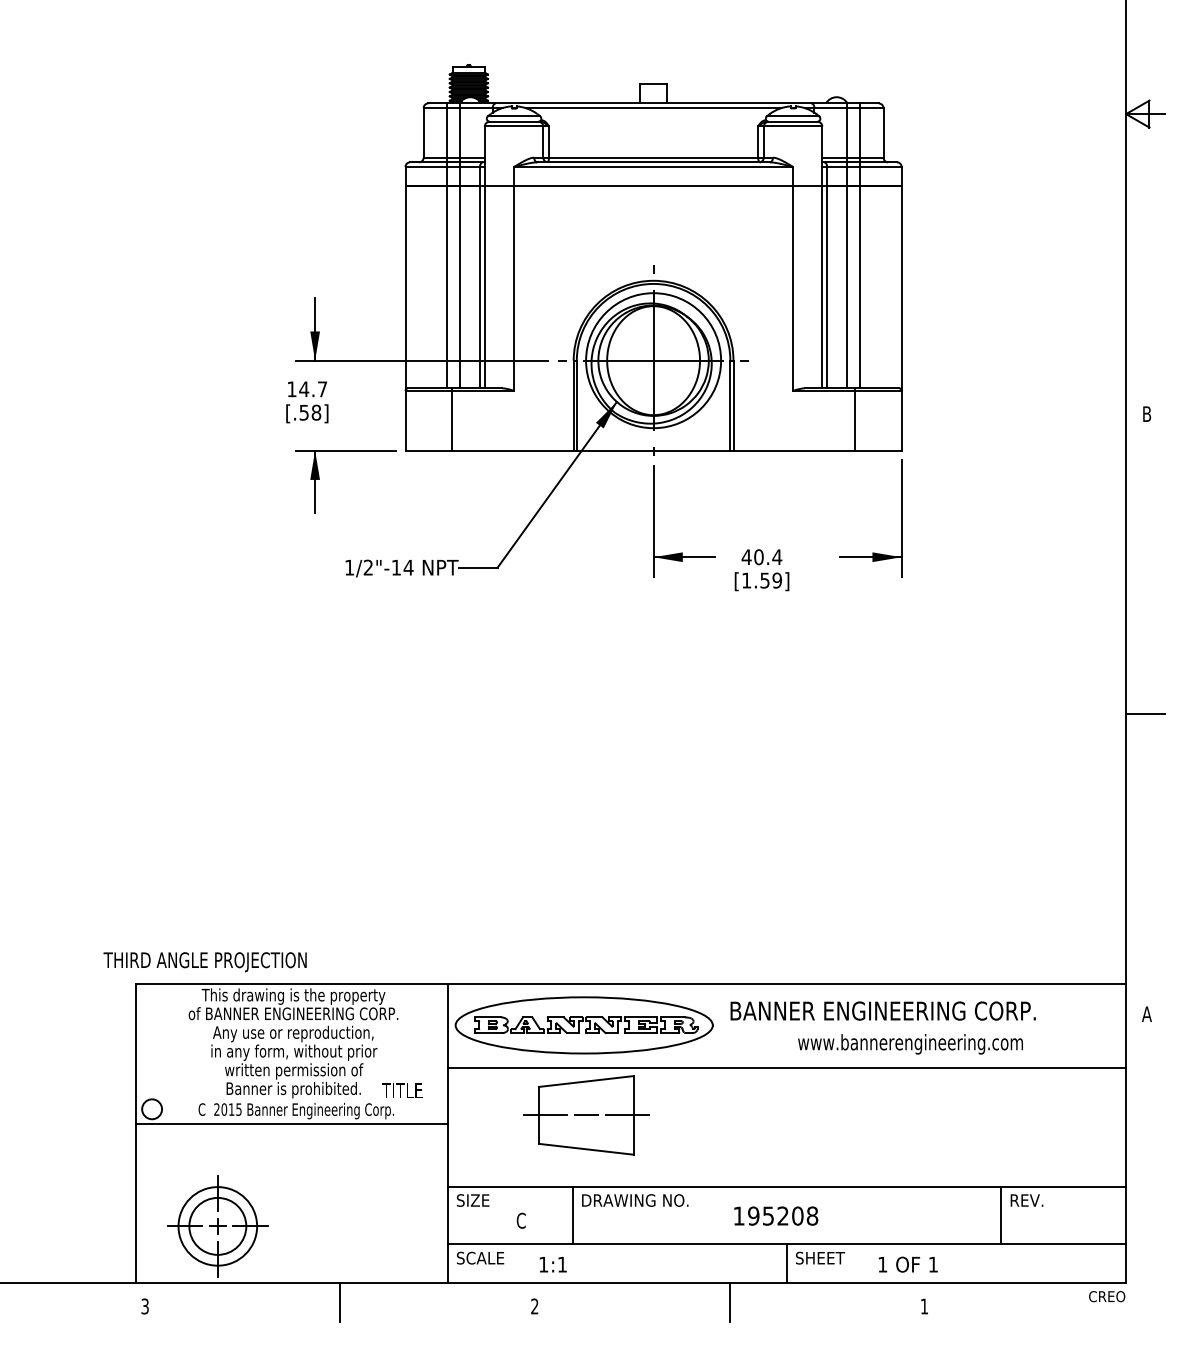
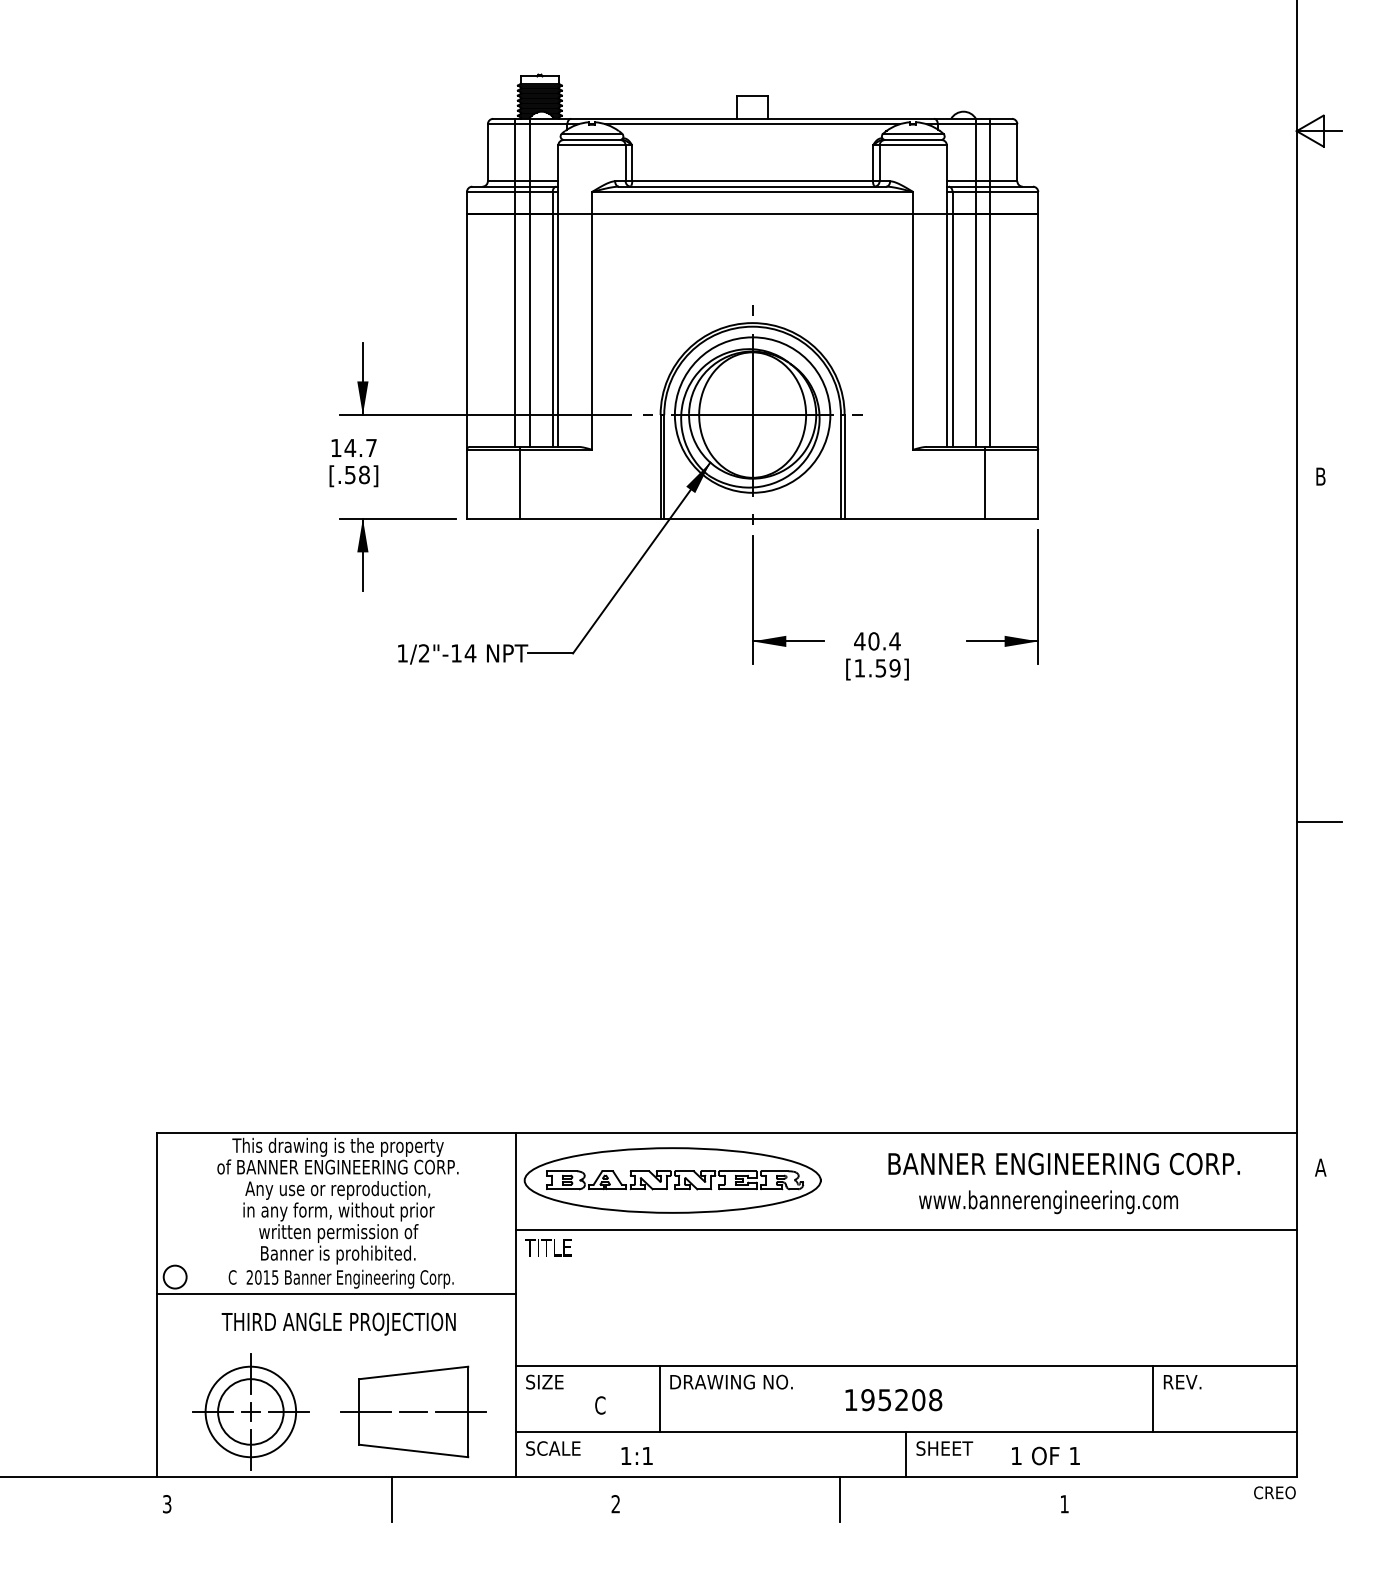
text: (204, 962) -> (337, 1324), moved
text: (882, 1010) -> (1063, 1163), moved
text: (402, 1090) -> (548, 1247), moved
part: (586, 1115) -> (413, 1412), moved

